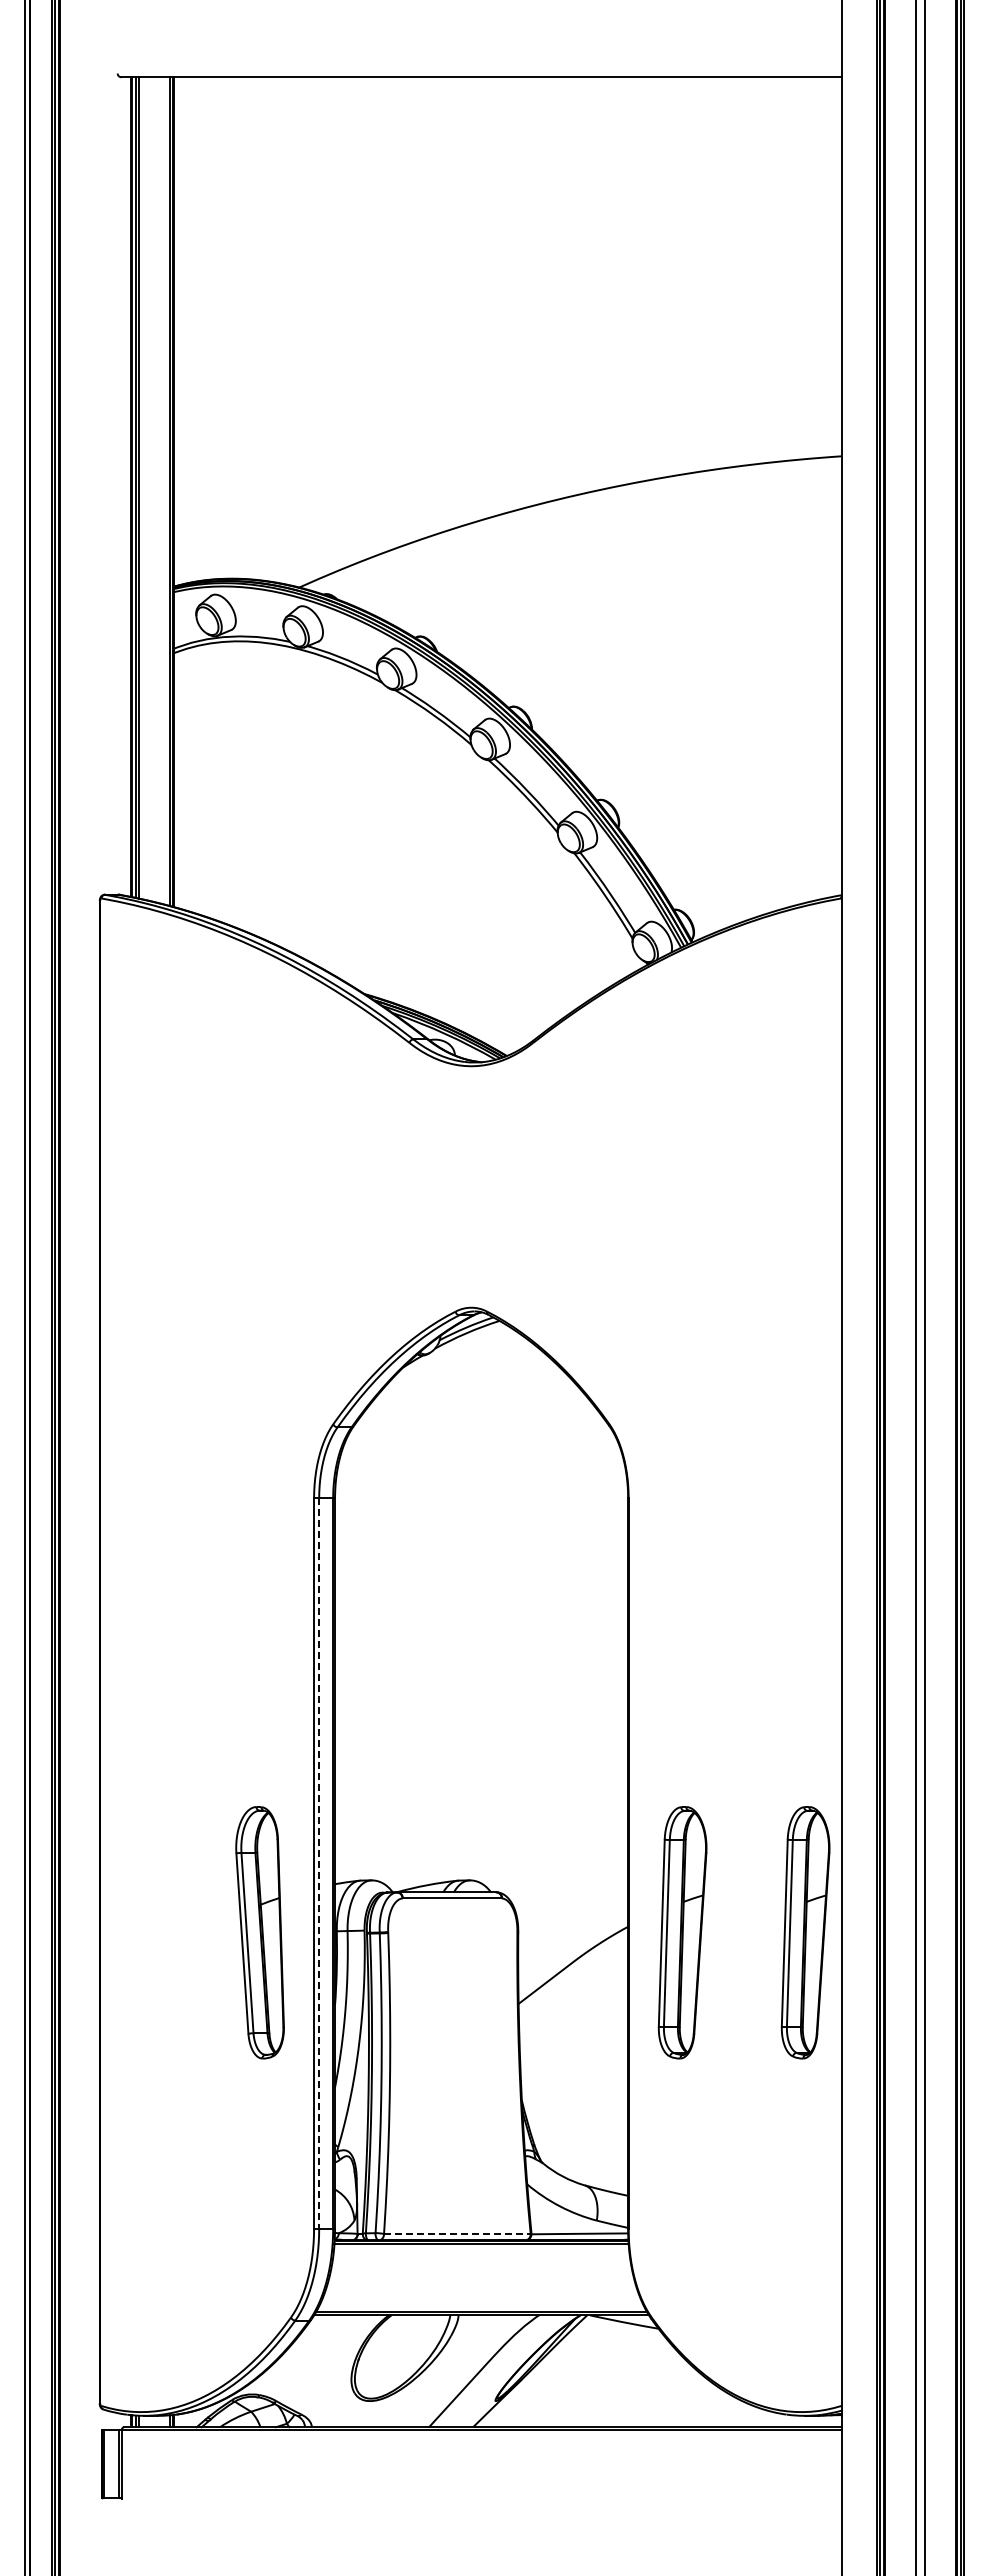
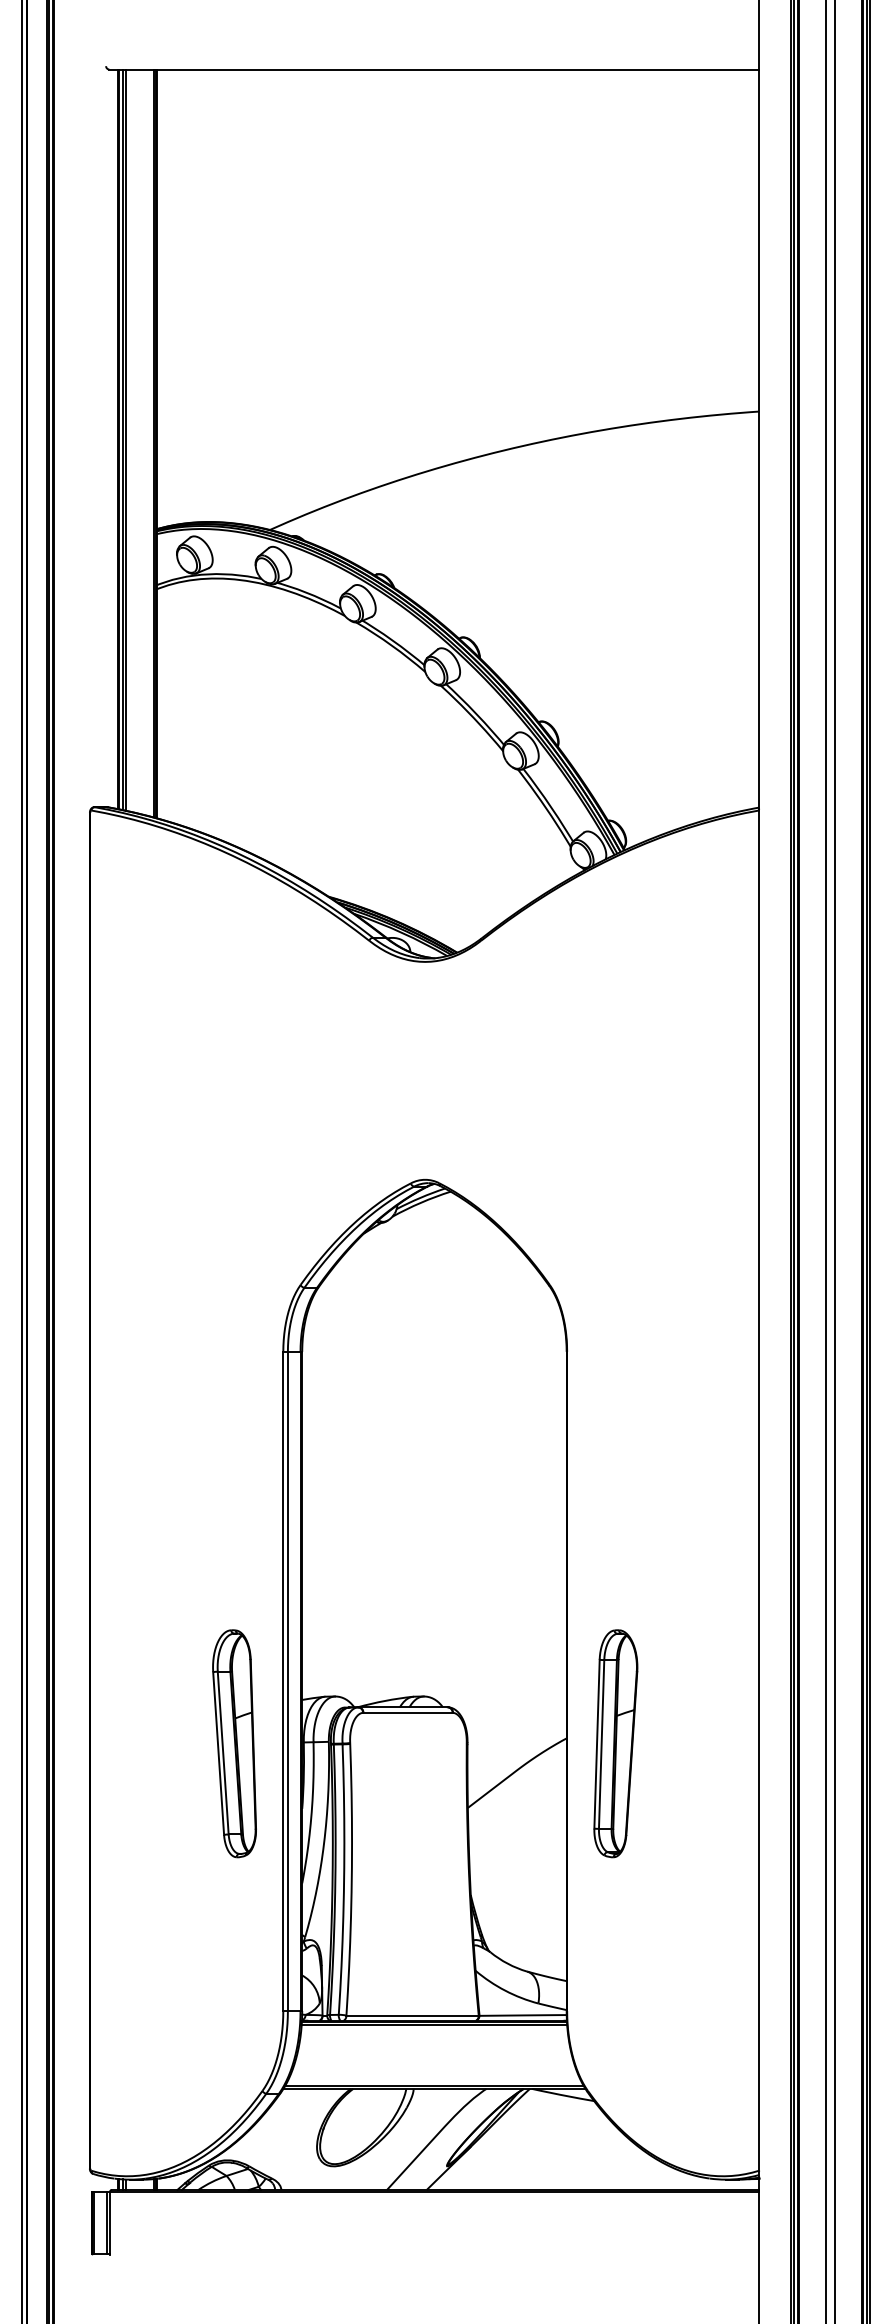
line: (319, 1864) -> (288, 1682), dashed -> solid
part: (805, 1932) -> (726, 1743), removed
line: (457, 2234) -> (412, 2016), dashed -> solid

